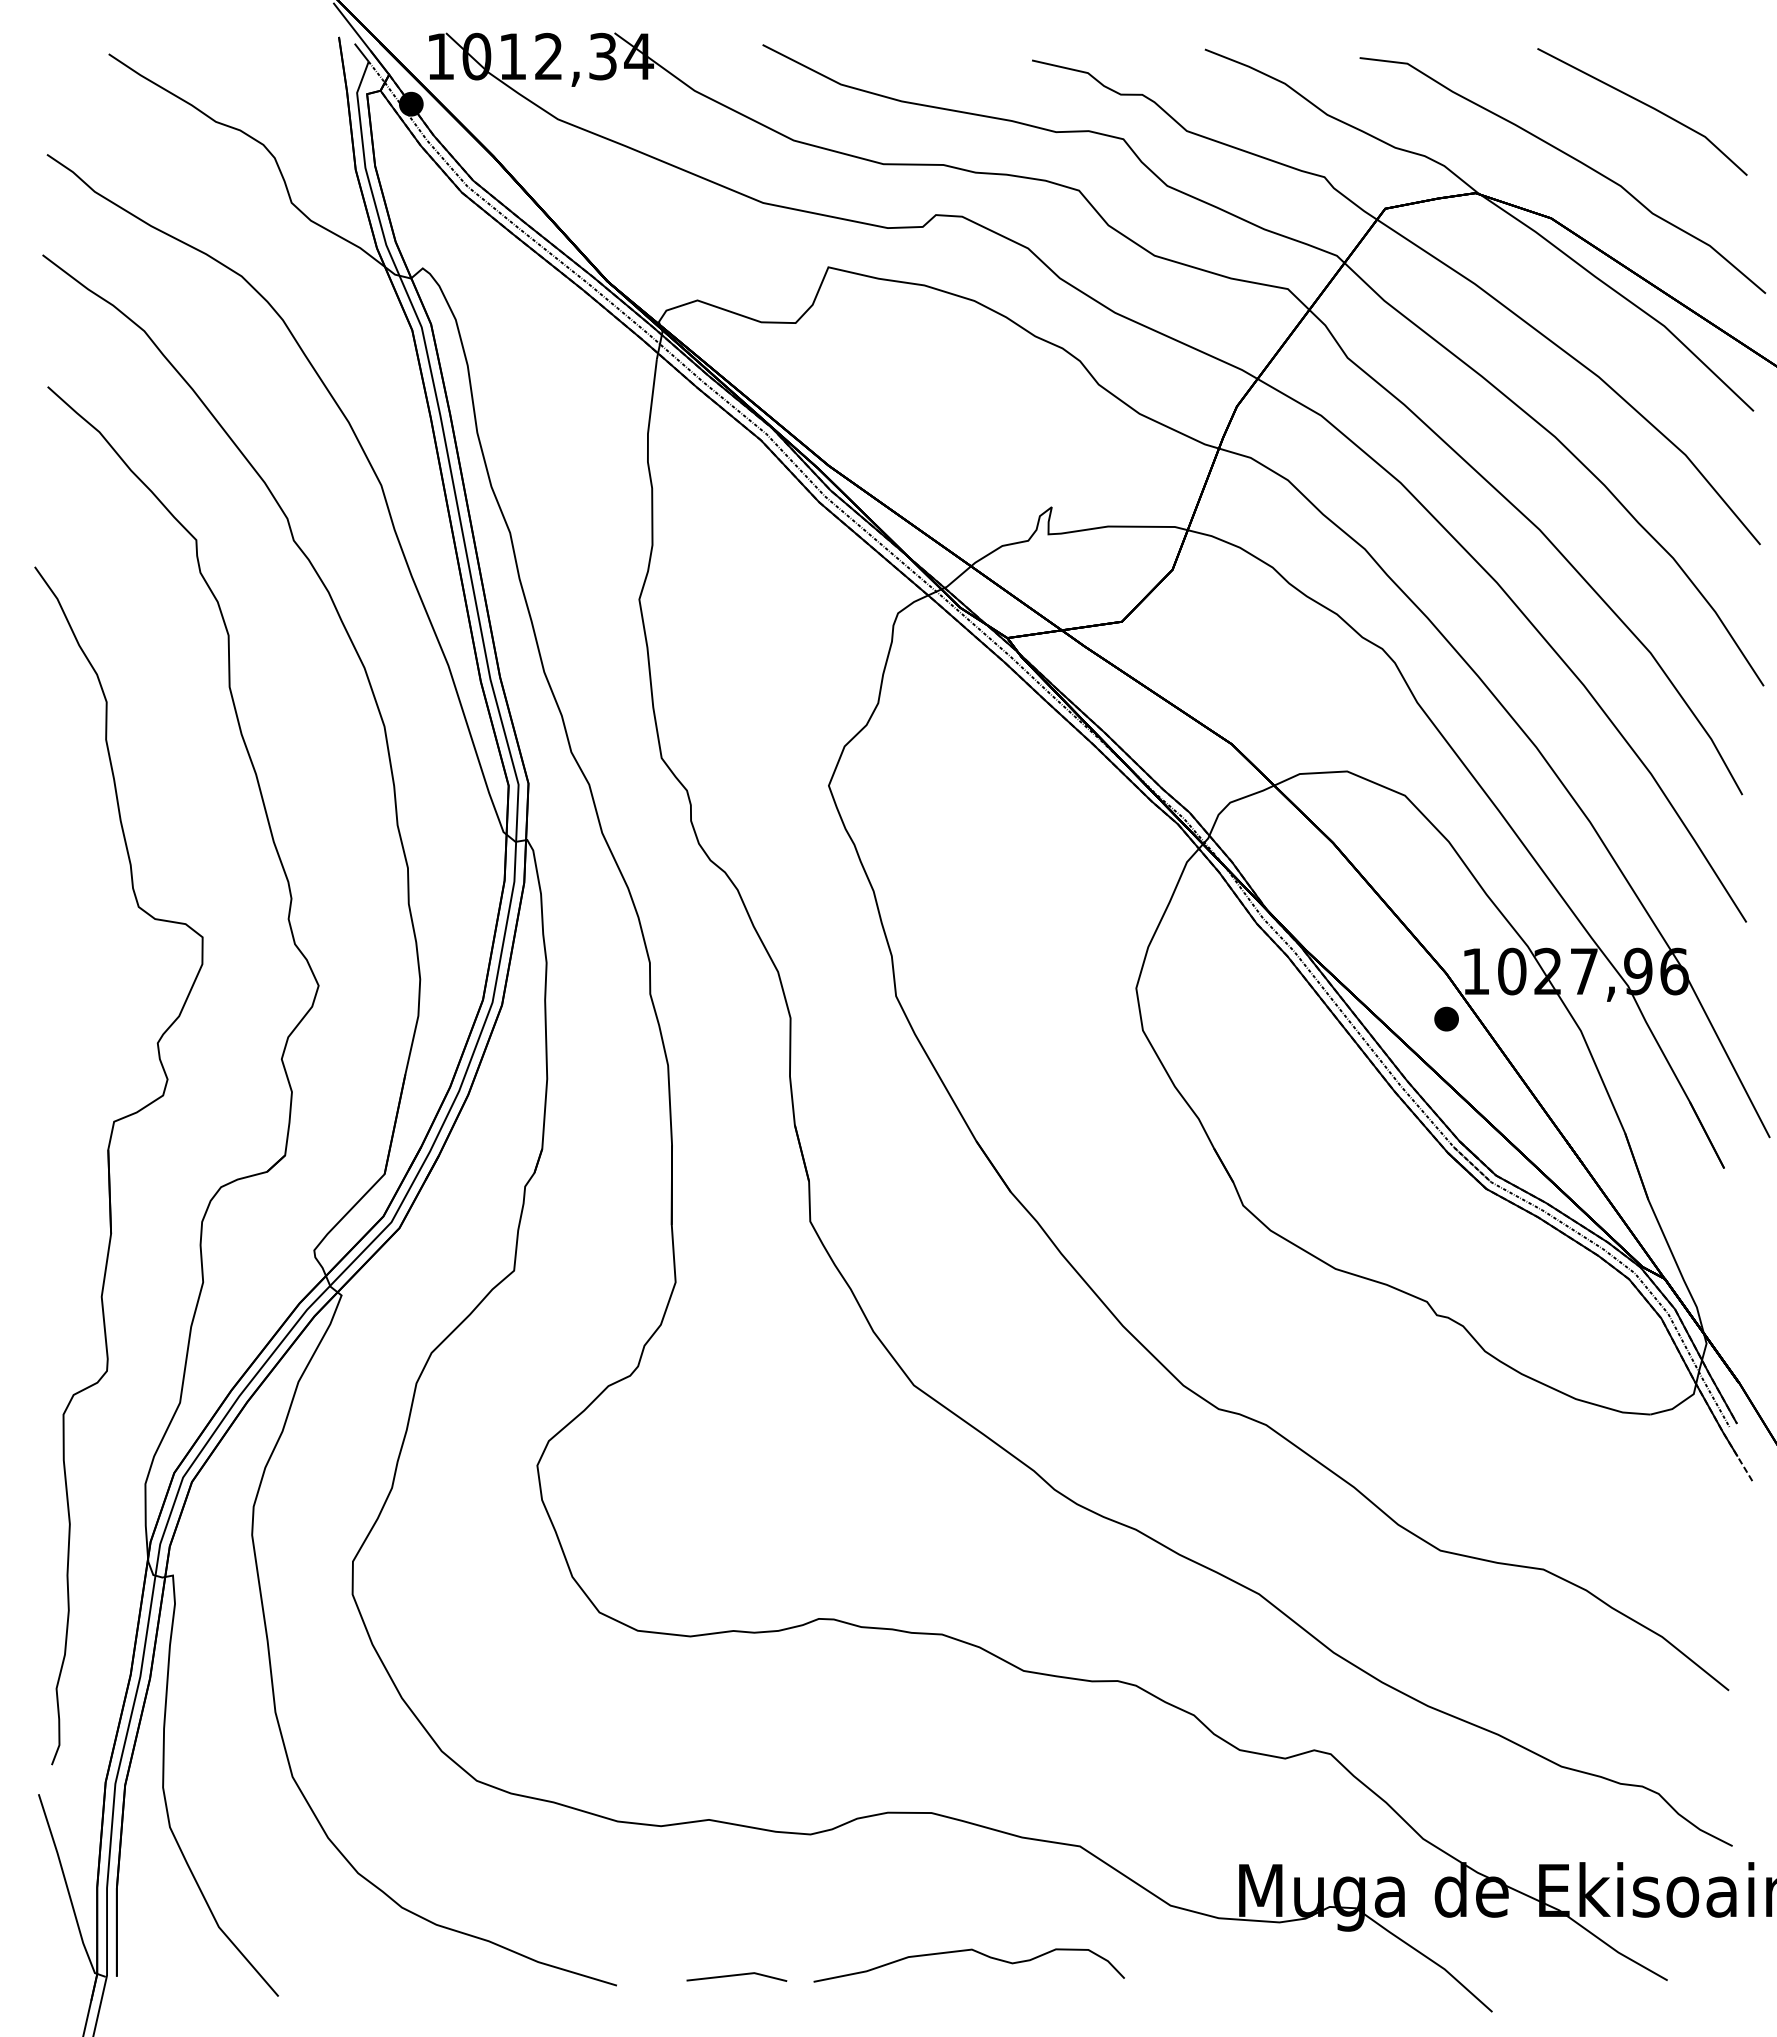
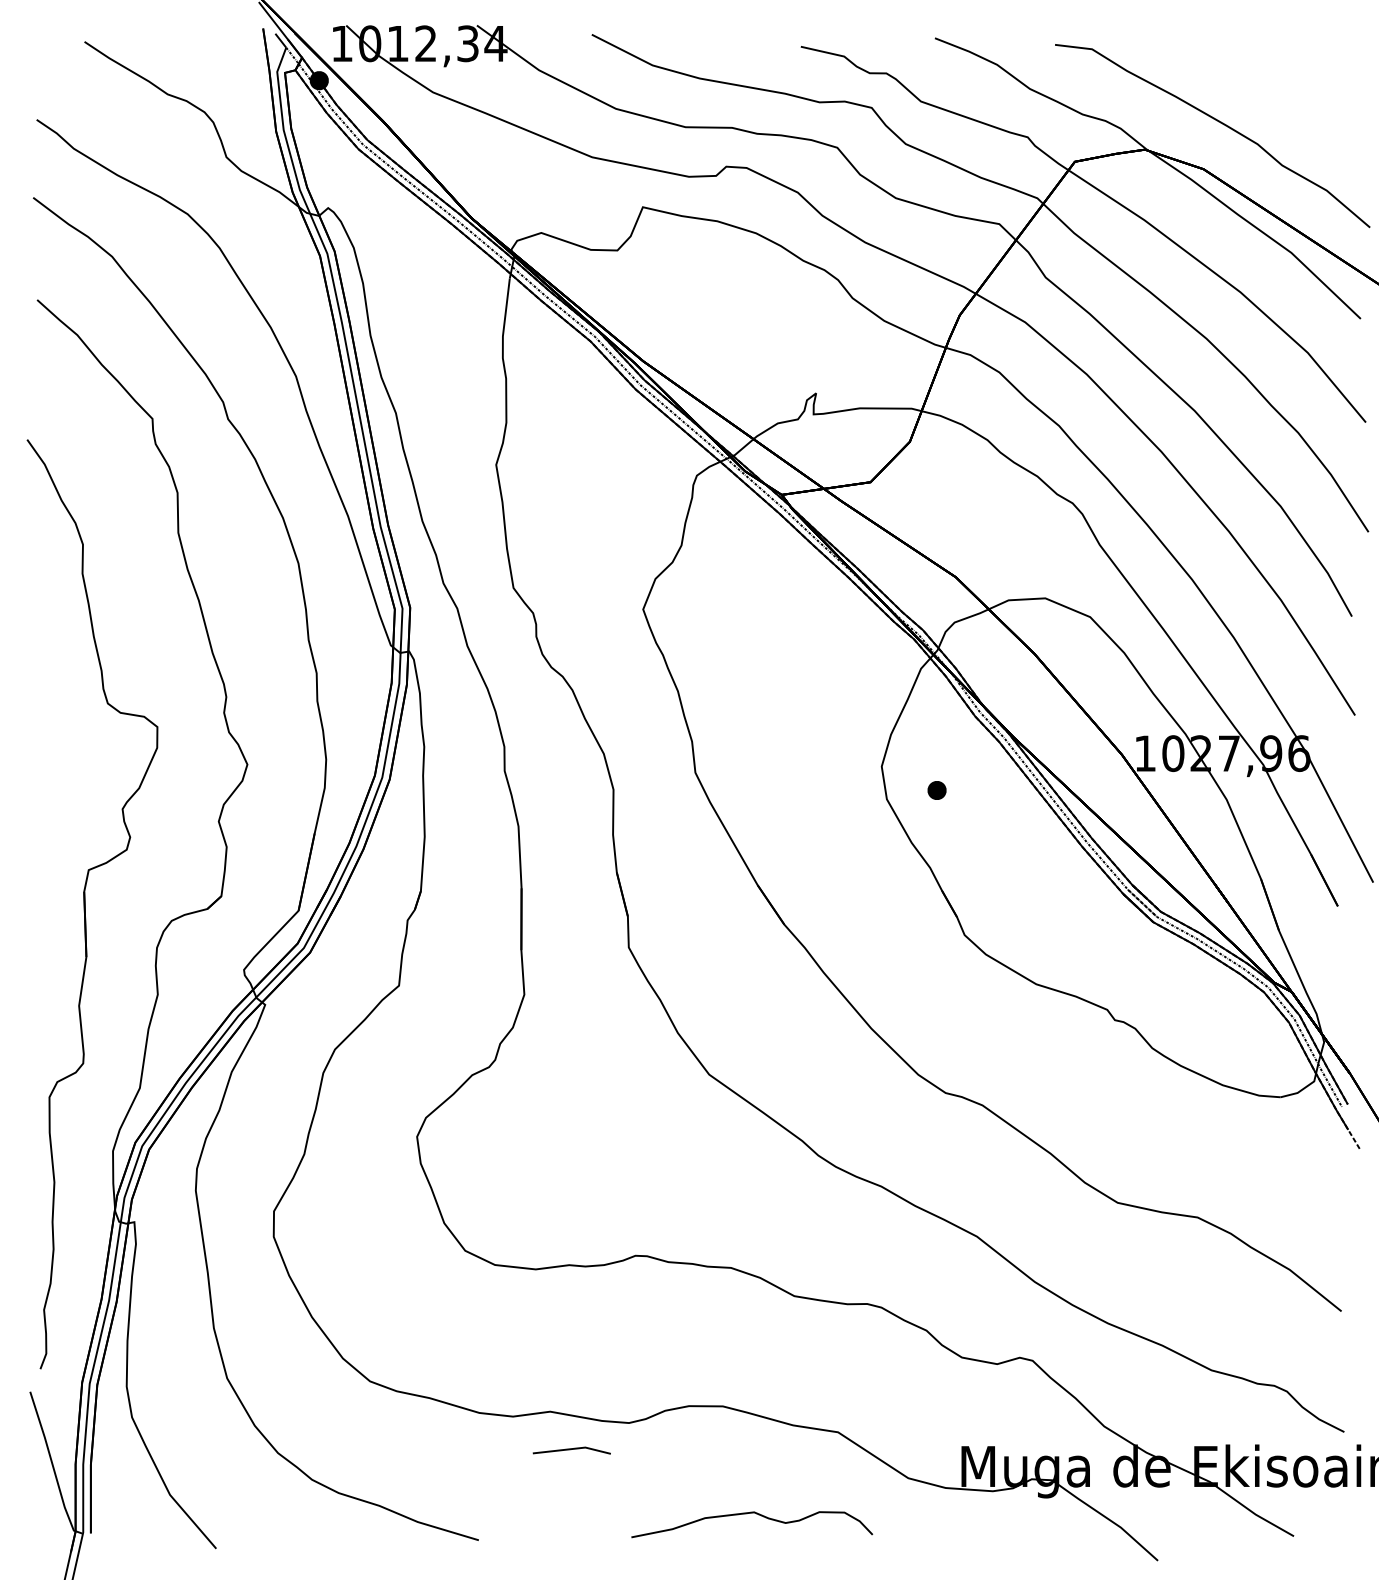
line: (1645, 105) -> (1276, 81), removed
part: (1446, 1018) -> (936, 790), moved
line: (736, 1975) -> (571, 1449), moved

